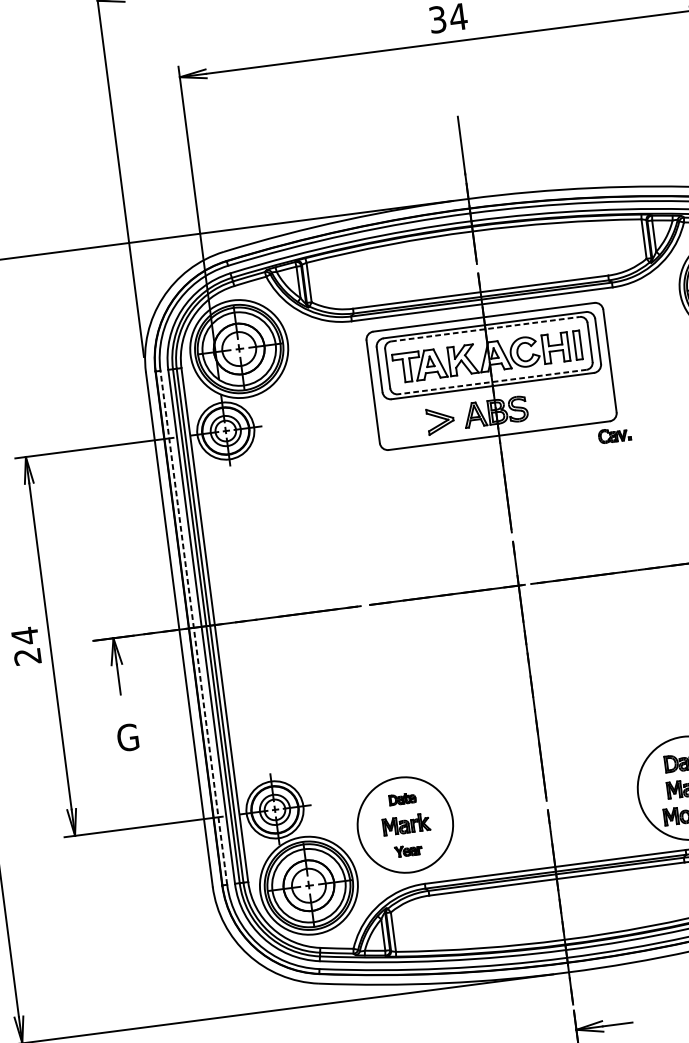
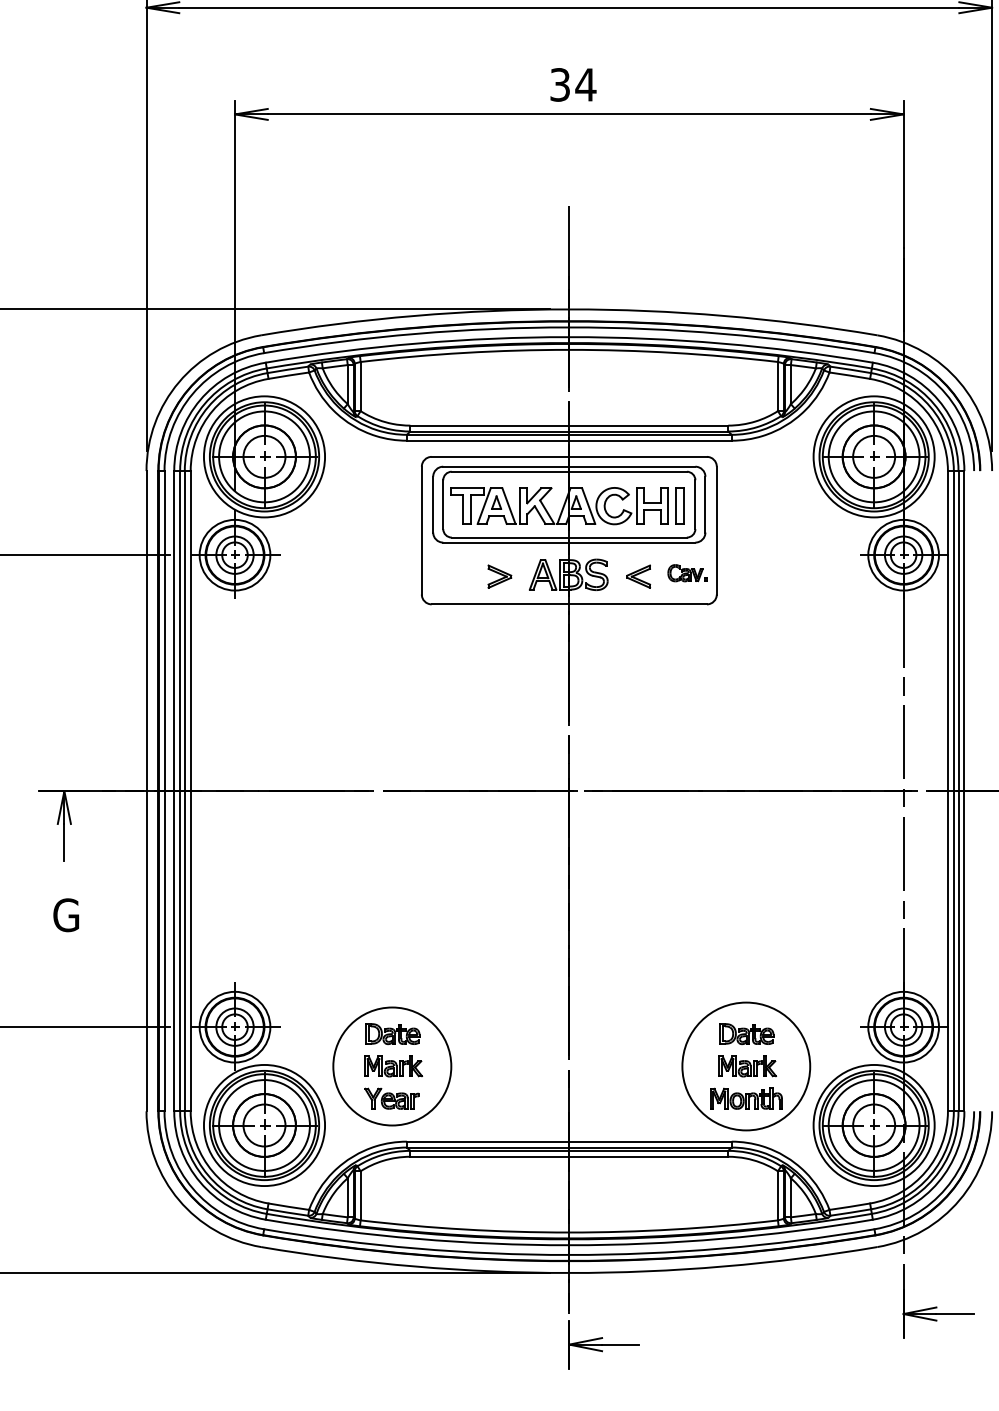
line: (485, 329) -> (569, 471), dashed -> solid
line: (492, 381) -> (569, 537), dashed -> solid
part: (551, 406) -> (638, 576), added
part: (440, 420) -> (499, 576), size x0.71
part: (614, 435) -> (687, 573), moved
line: (193, 627) -> (164, 790), dashed -> solid
part: (402, 799) -> (392, 1034), size x1.67
part: (408, 850) -> (391, 1098), size x1.67

